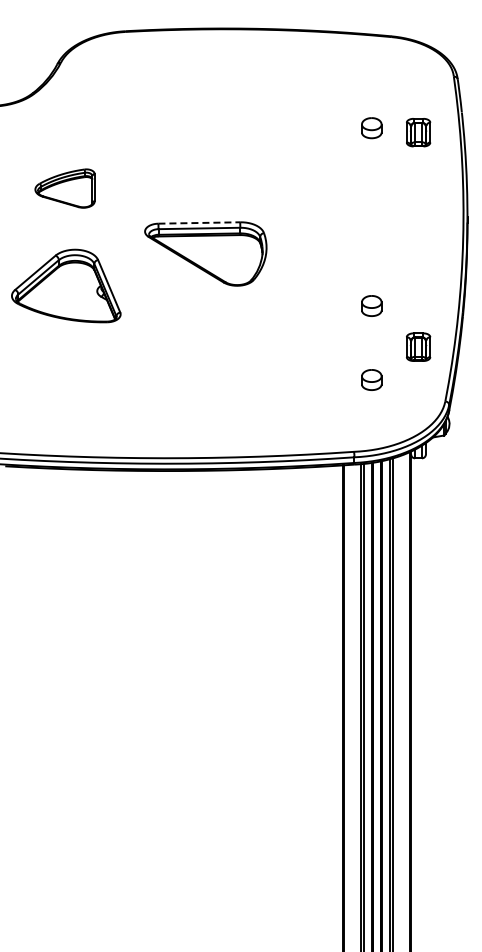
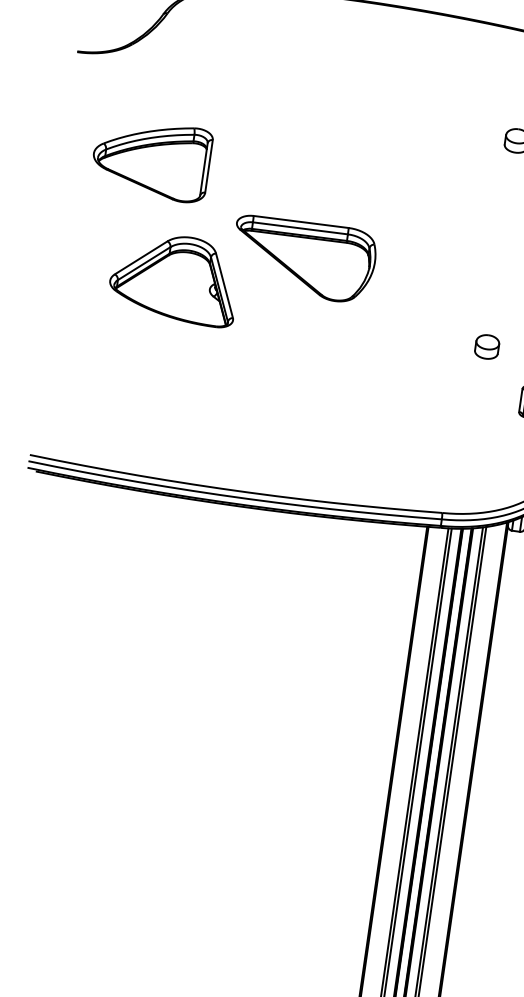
part: (64, 188) -> (150, 159), size x1.67
line: (199, 222) -> (301, 221), dashed -> solid
part: (66, 285) -> (175, 277), moved
part: (371, 379) -> (474, 432), removed

